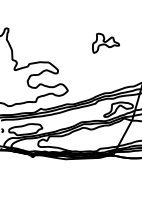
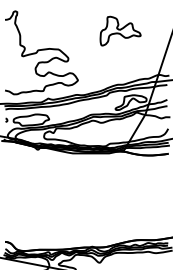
part: (105, 42) -> (120, 30), size x1.43

